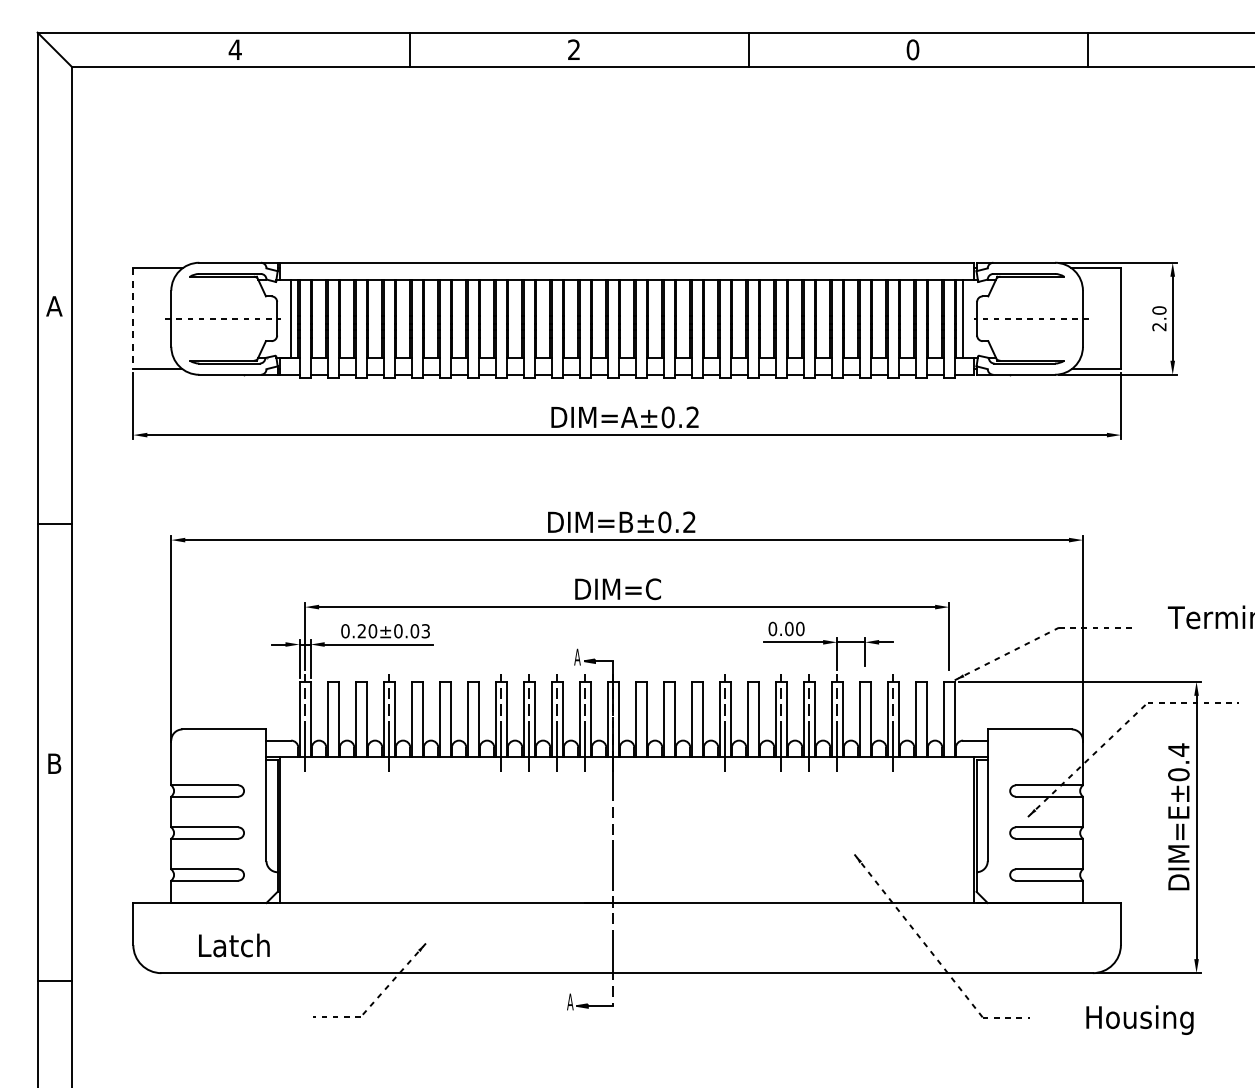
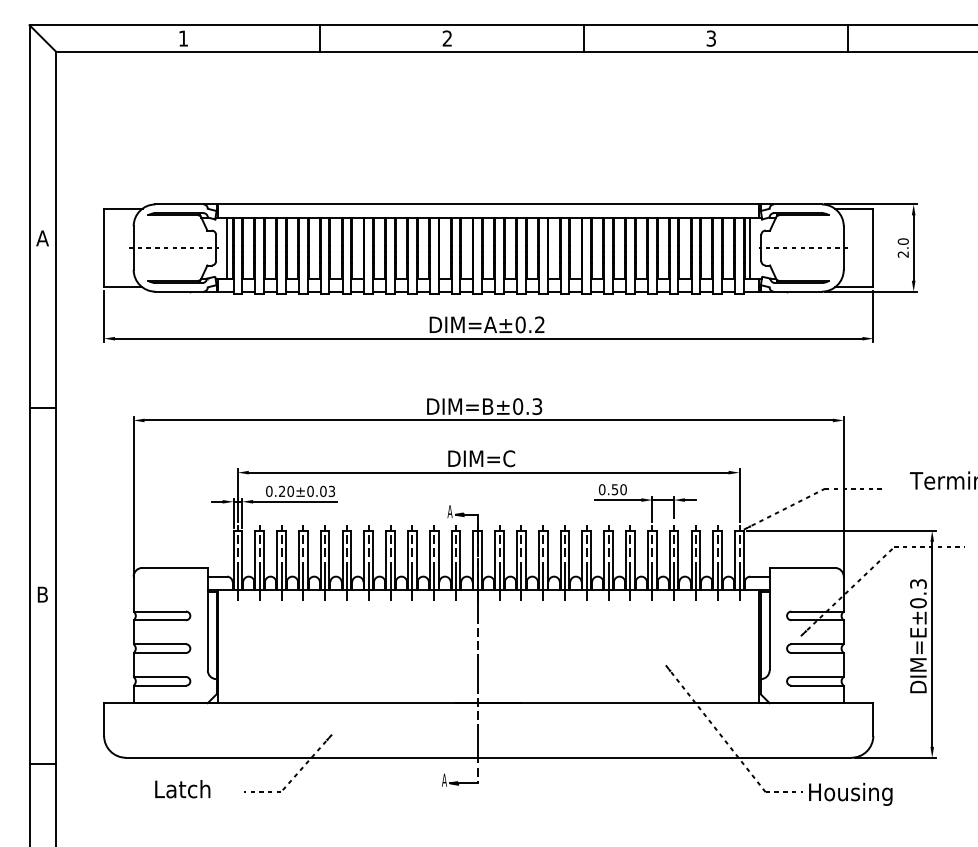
text: (234, 49) -> (182, 38), 4 -> 1
text: (912, 49) -> (710, 38), 0 -> 3
line: (133, 319) -> (104, 248), dashed -> solid
text: (689, 522) -> (537, 406), DIM=B±0.2 -> DIM=B±0.3
text: (789, 628) -> (615, 489), 0.00 -> 0.50
line: (333, 722) -> (260, 562), added
line: (361, 722) -> (281, 562), added
line: (417, 722) -> (325, 562), added
line: (445, 722) -> (347, 562), added
line: (473, 722) -> (369, 562), added
line: (641, 722) -> (499, 562), added
line: (669, 722) -> (521, 562), added
line: (697, 722) -> (543, 562), added
line: (753, 722) -> (587, 562), added
line: (865, 722) -> (674, 562), added
line: (921, 722) -> (717, 562), added
line: (949, 722) -> (739, 562), added
text: (1178, 749) -> (918, 583), DIM=E±0.4 -> DIM=E±0.3
text: (234, 945) -> (182, 789), moved
text: (1139, 1019) -> (850, 793), moved

